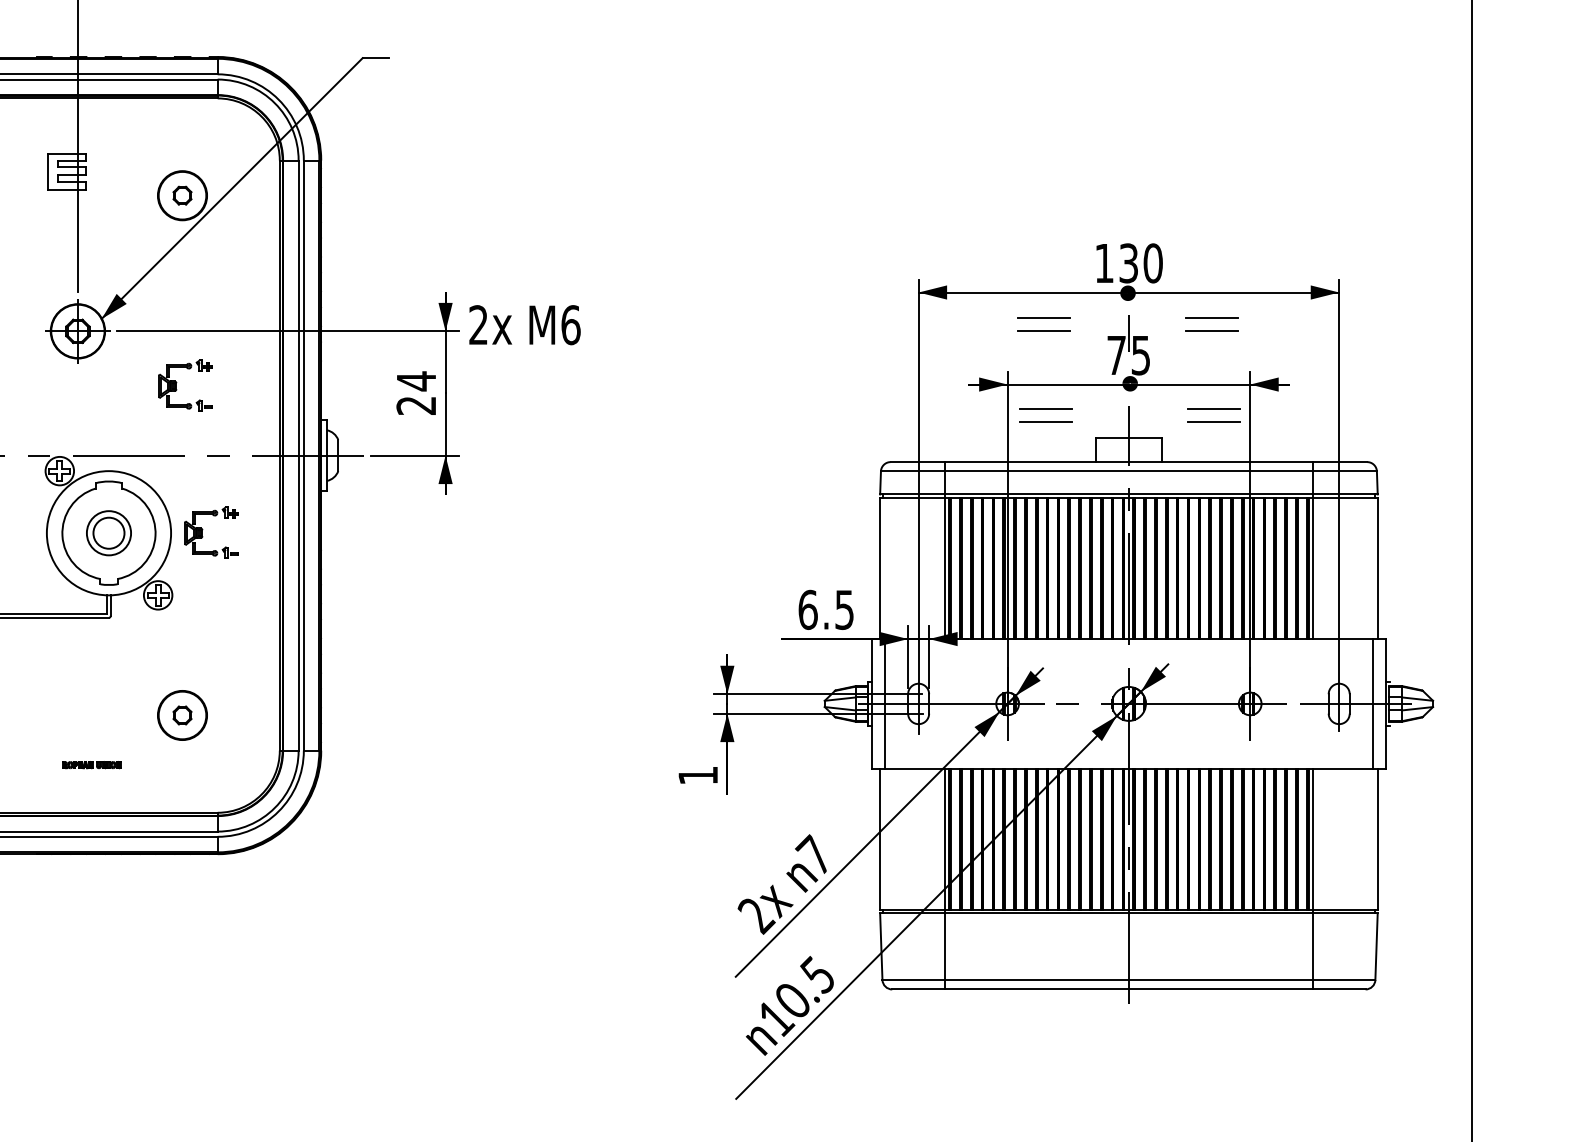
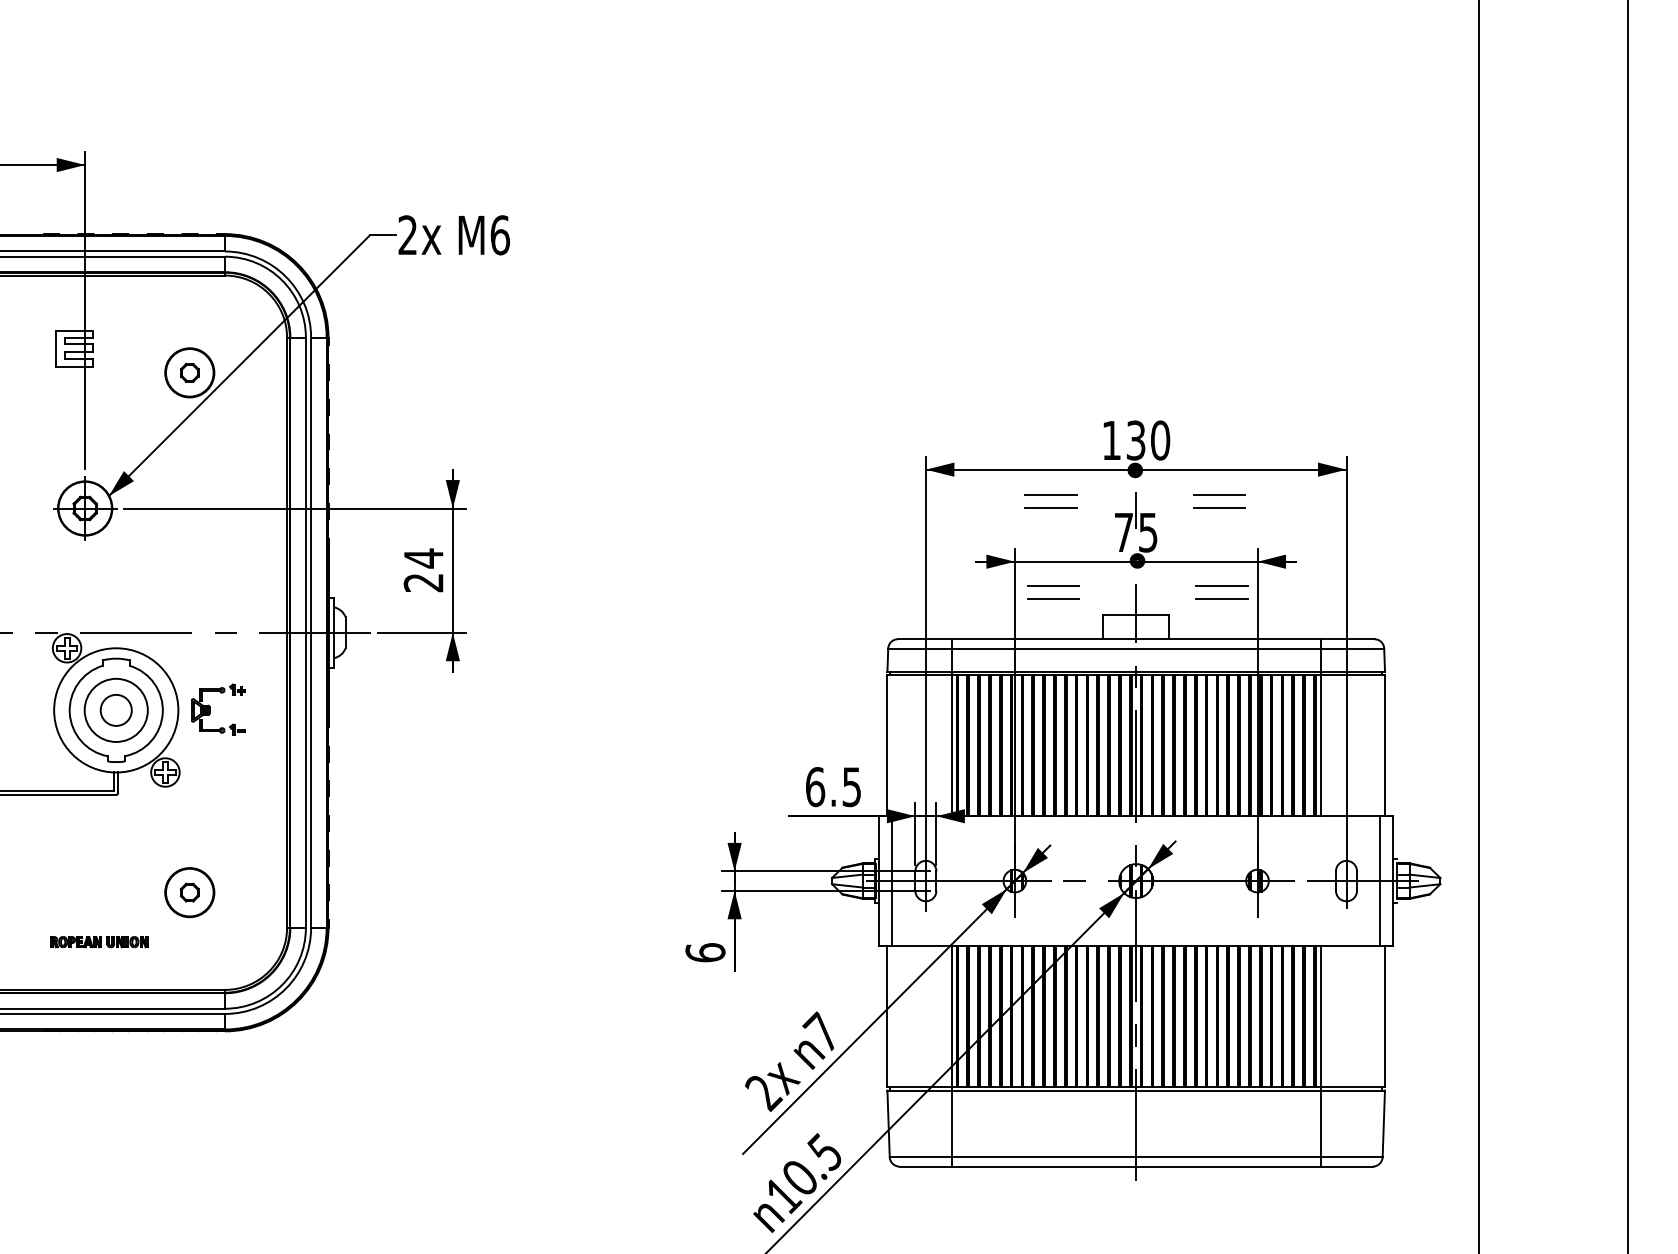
text: (524, 325) -> (453, 235), moved
part: (177, 385) -> (184, 562), removed
circle: (108, 532) -> (115, 709), size x1.43
part: (92, 765) -> (99, 942), size x1.67
text: (698, 775) -> (705, 952), 1 -> 6

